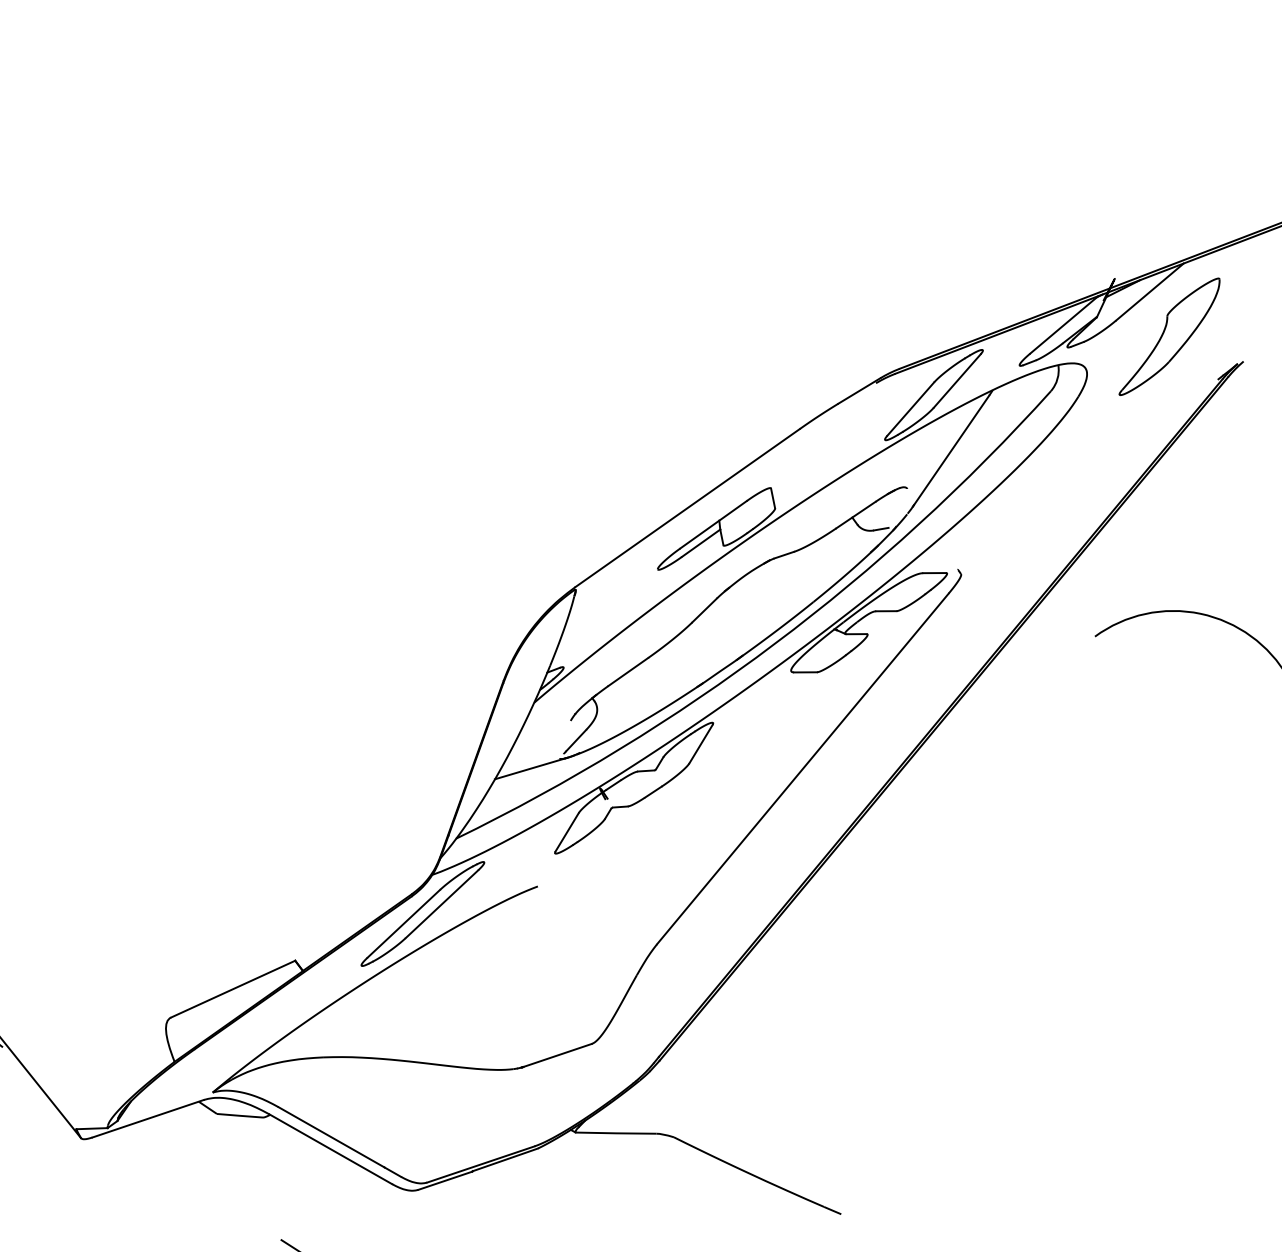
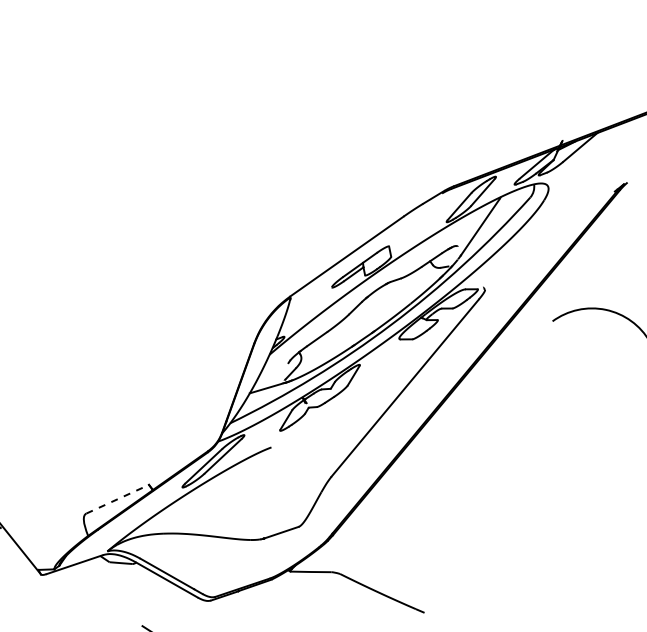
part: (1170, 335) -> (590, 169), removed
line: (234, 989) -> (118, 499), solid -> dashed

